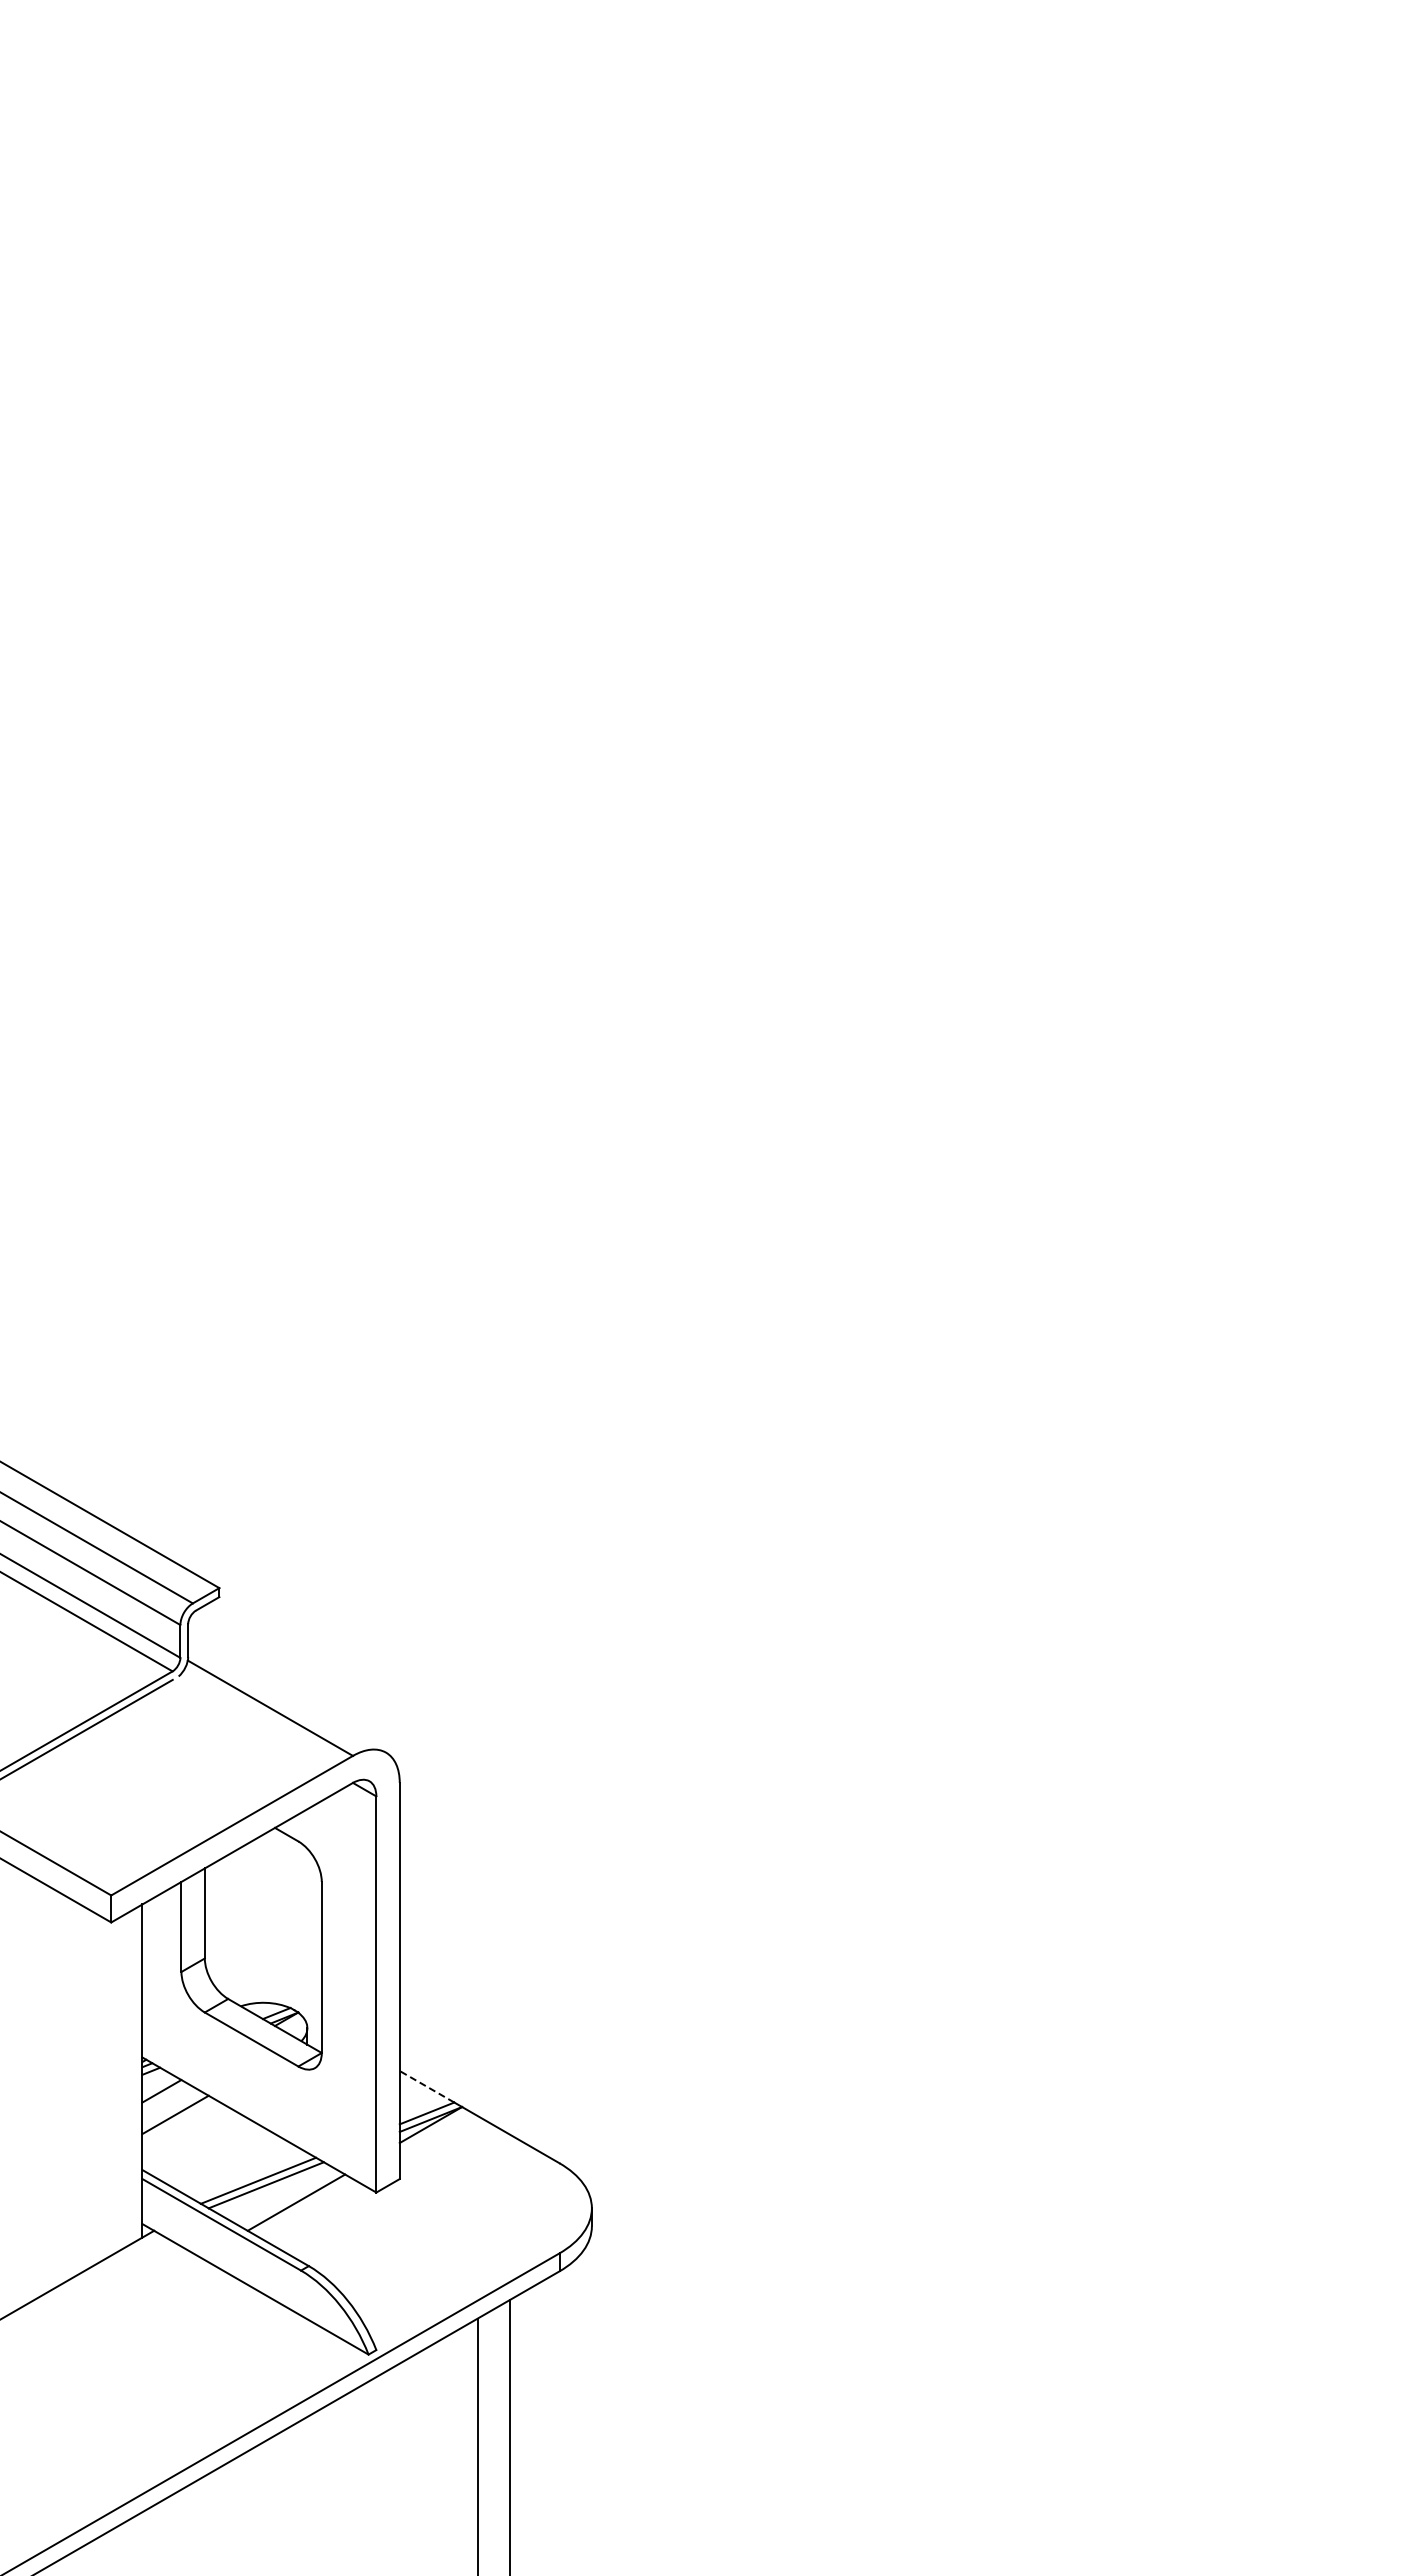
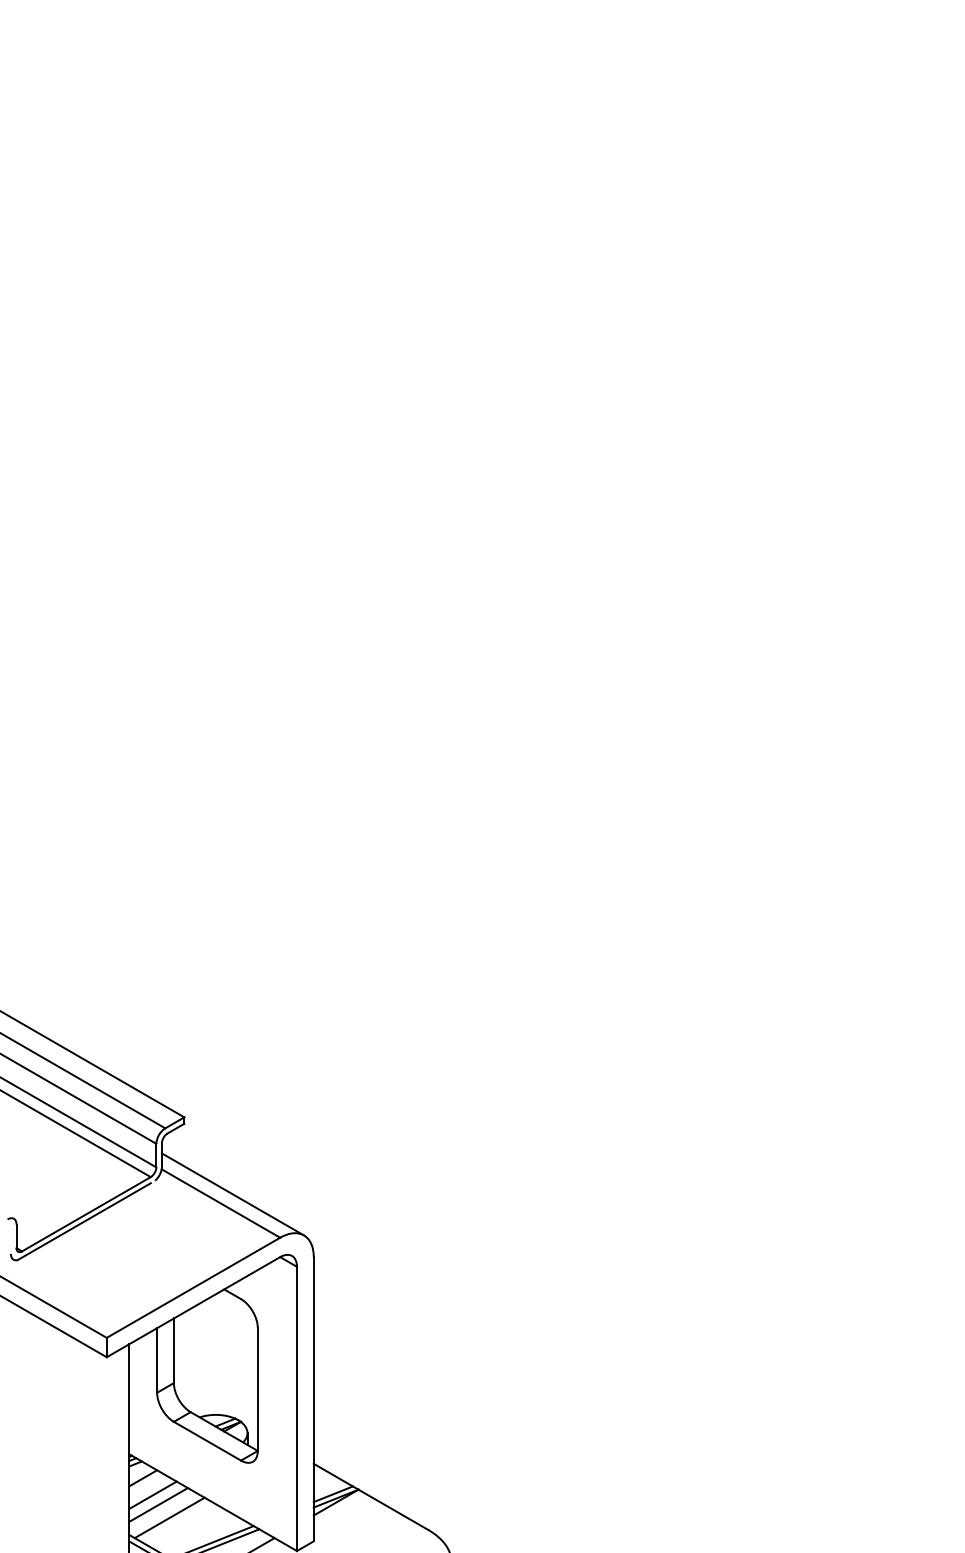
line: (287, 1695) -> (233, 1194), added
line: (427, 2086) -> (333, 1474), dashed -> solid
line: (183, 2128) -> (158, 1505), added
line: (198, 2146) -> (169, 1517), added

